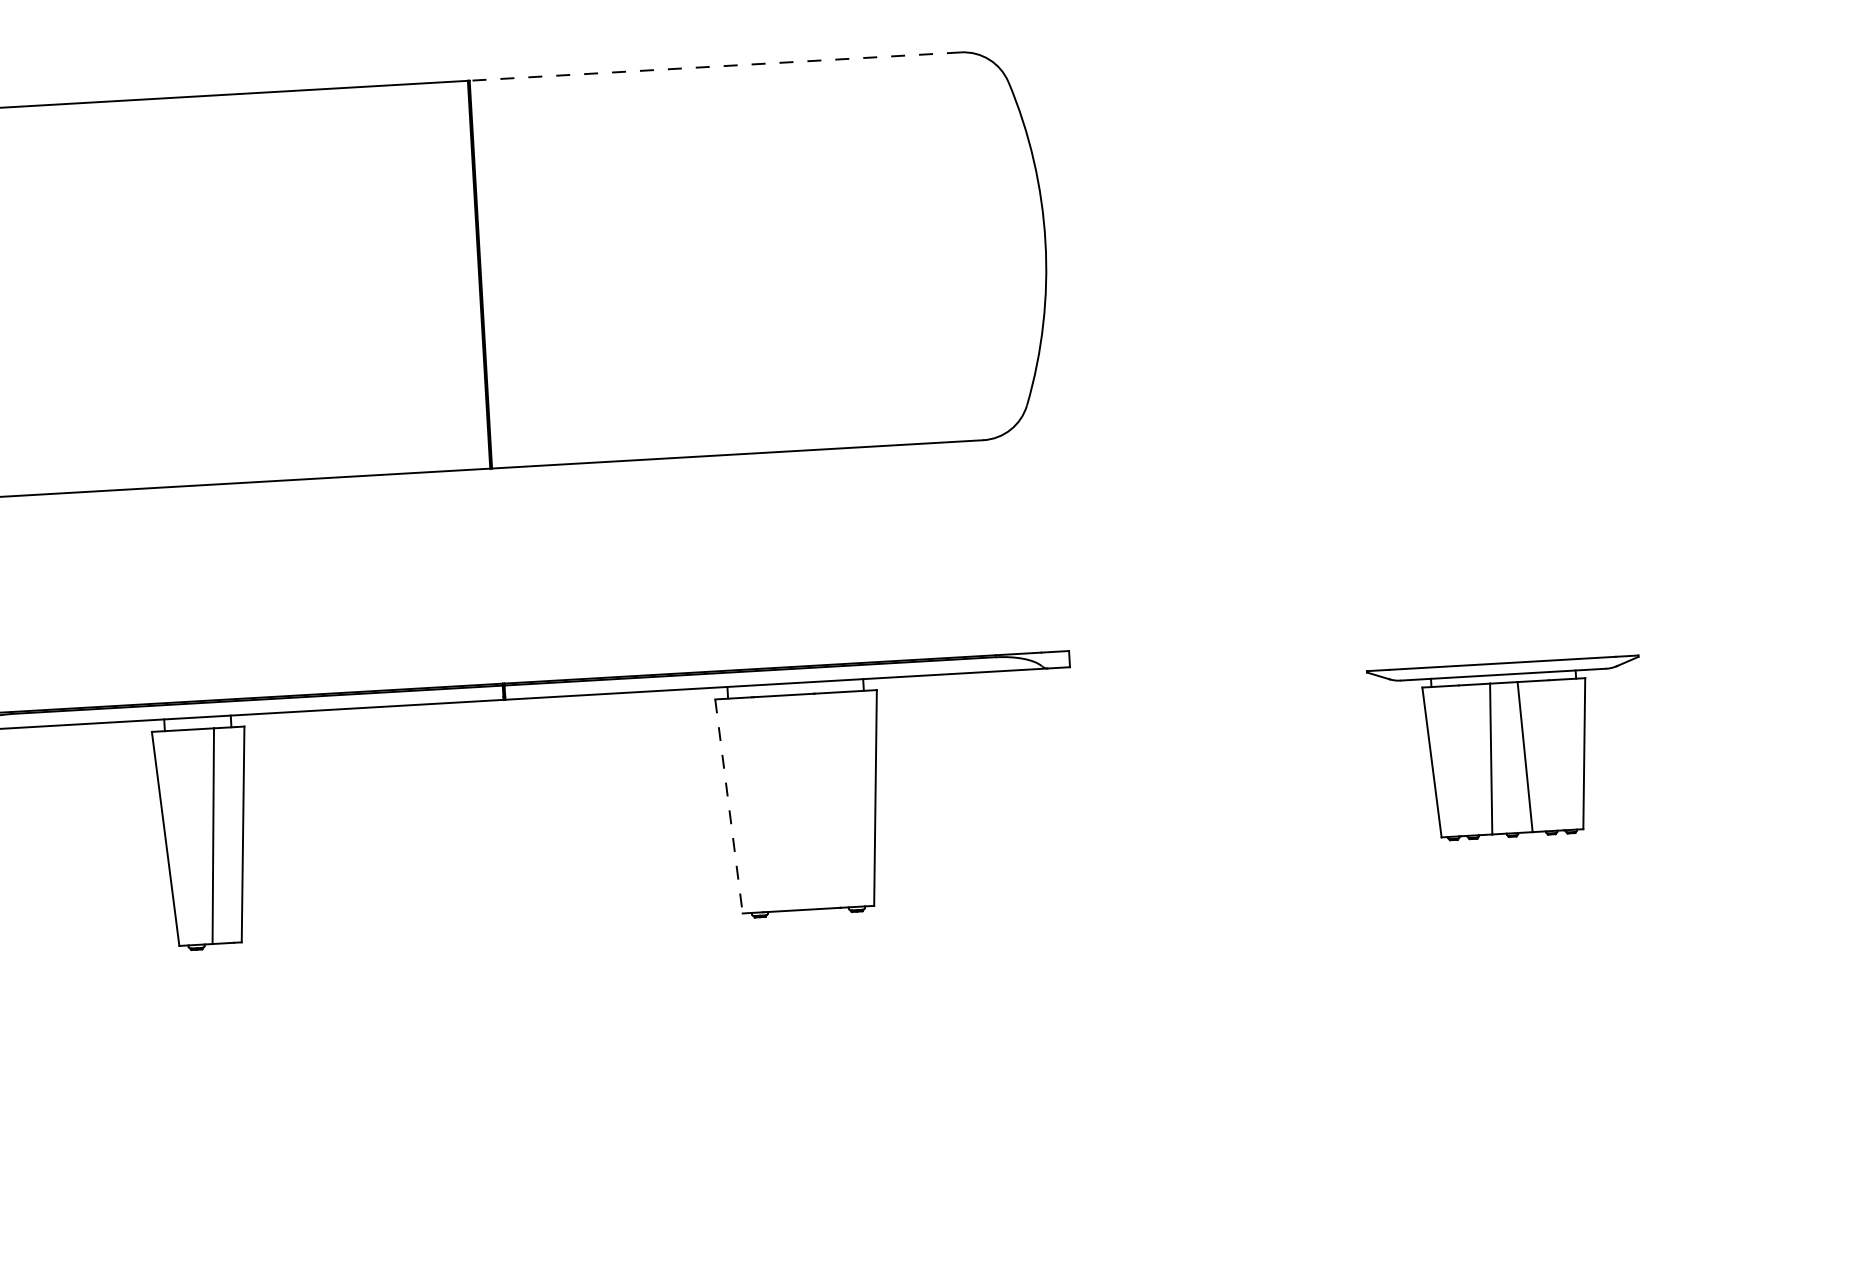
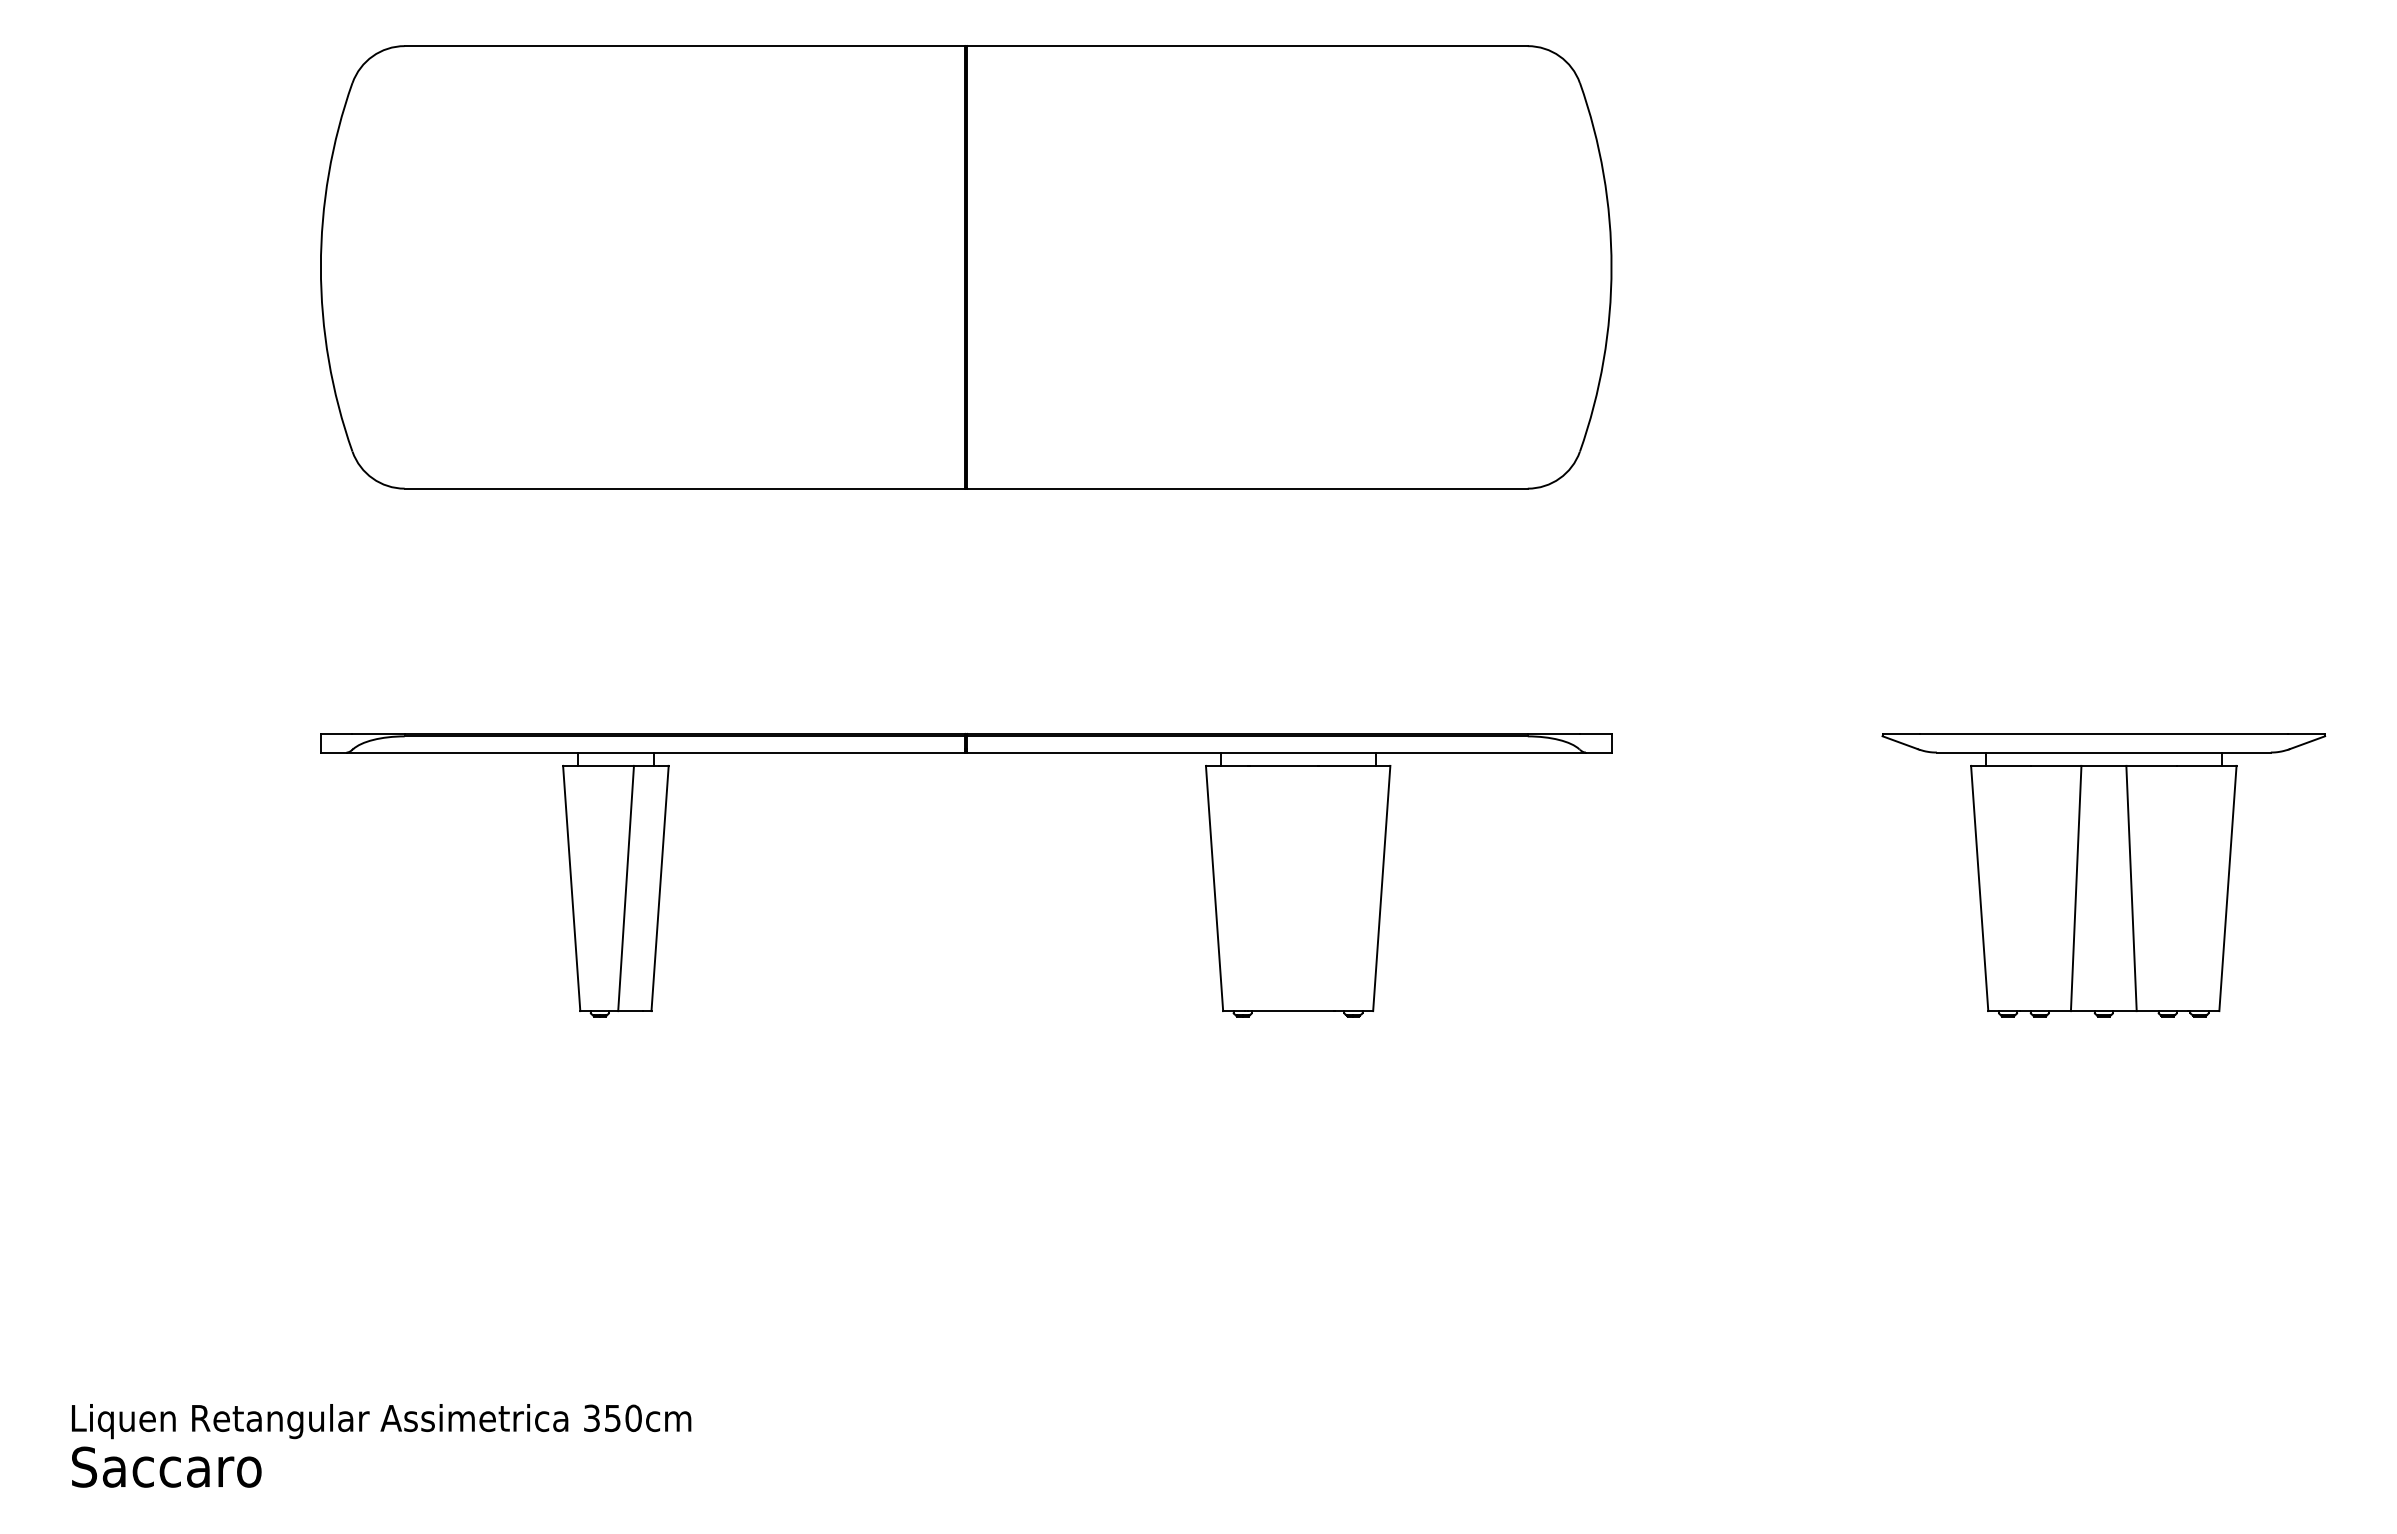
line: (715, 66) -> (1247, 46), dashed -> solid
part: (1507, 750) -> (2103, 875), size x1.43
line: (728, 806) -> (1214, 888), dashed -> solid

